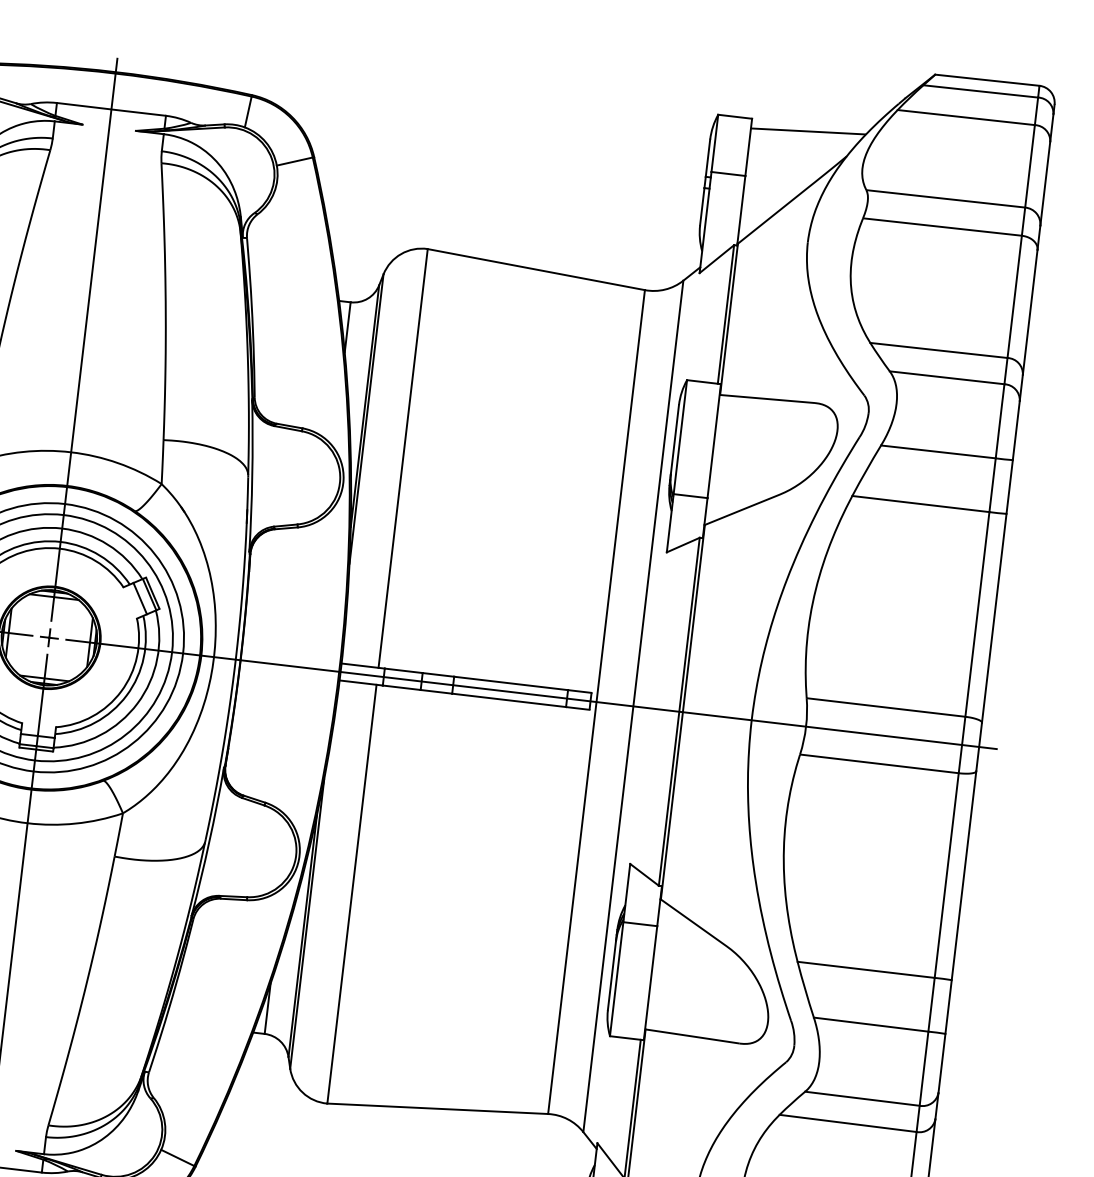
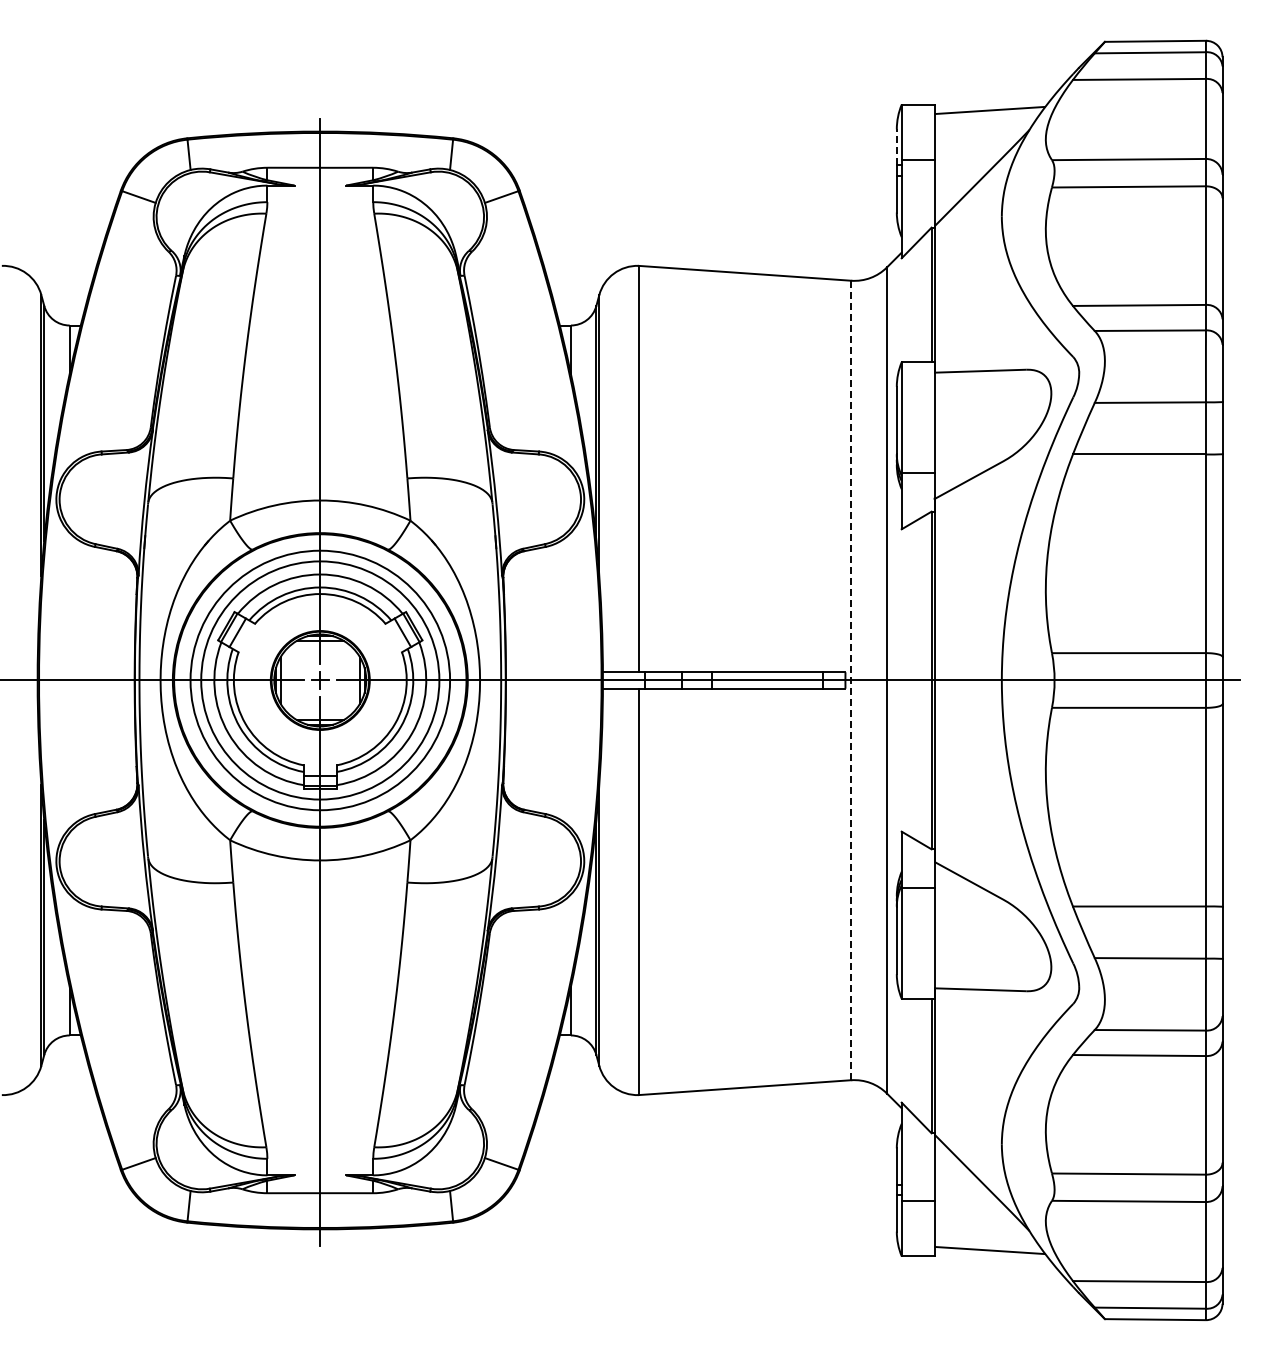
line: (707, 157) -> (896, 146), solid -> dashed
line: (596, 702) -> (851, 680), solid -> dashed

